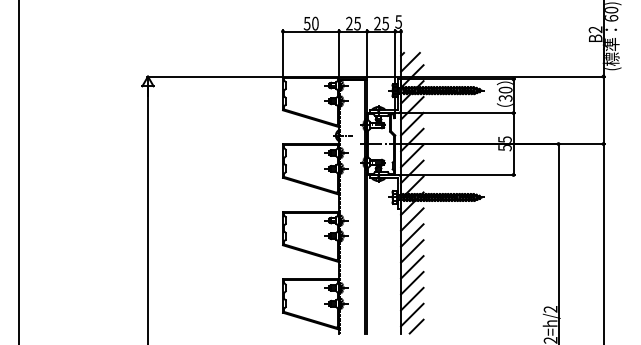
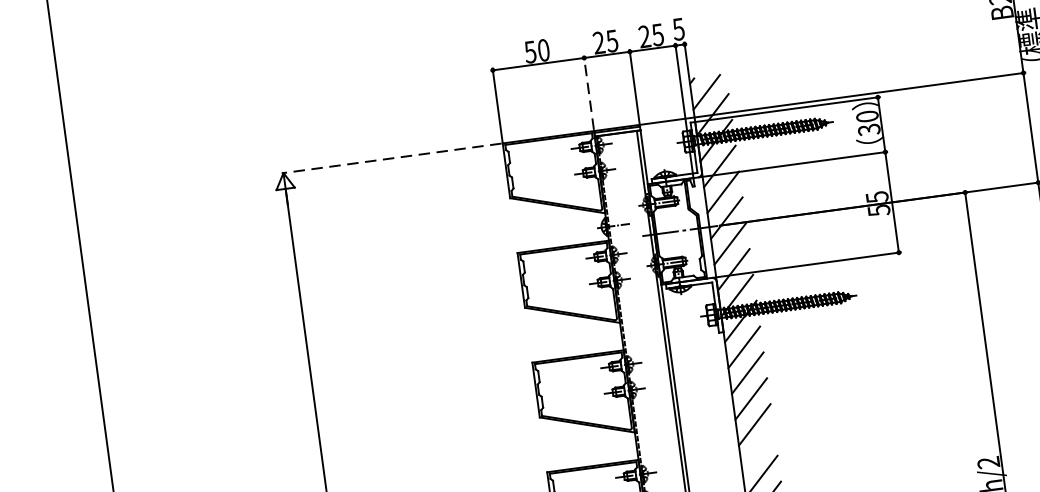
line: (339, 53) -> (589, 93), solid -> dashed
line: (214, 76) -> (391, 158), solid -> dashed
line: (412, 282) -> (758, 449), removed

